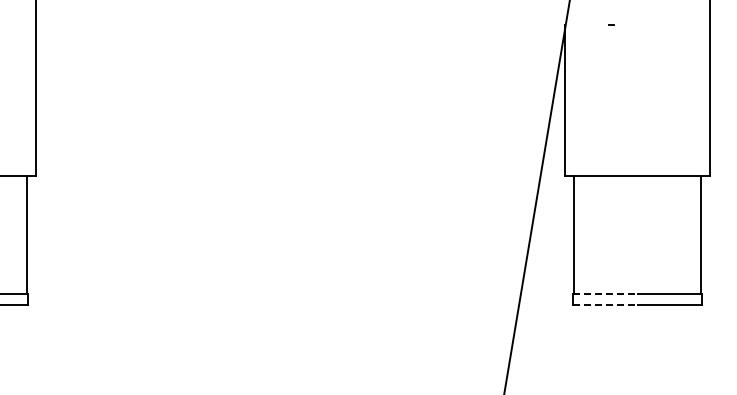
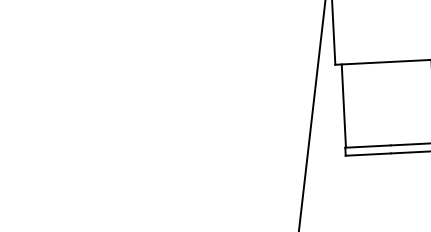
line: (605, 293) -> (368, 146), dashed -> solid
line: (605, 304) -> (368, 154), dashed -> solid

